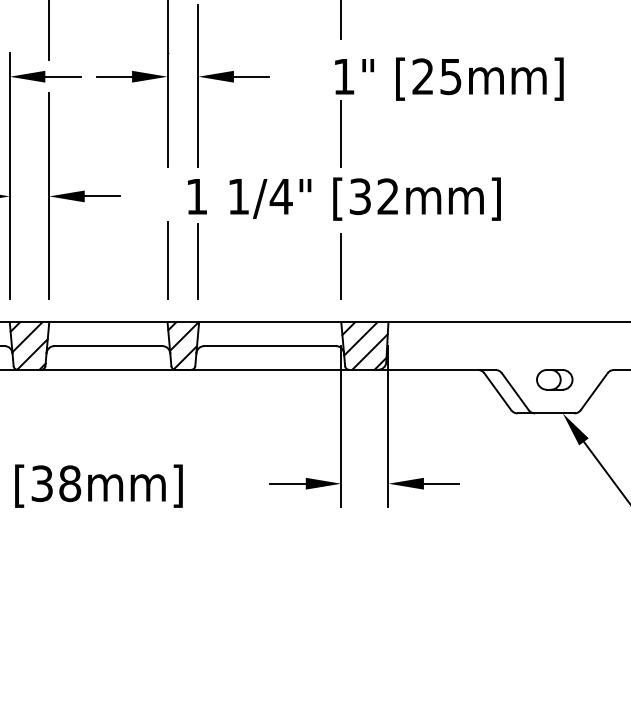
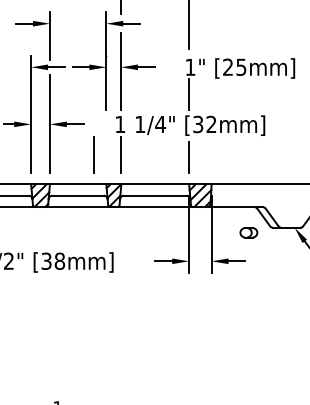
line: (165, 259) -> (93, 154), moved
part: (553, 379) -> (248, 232), moved

